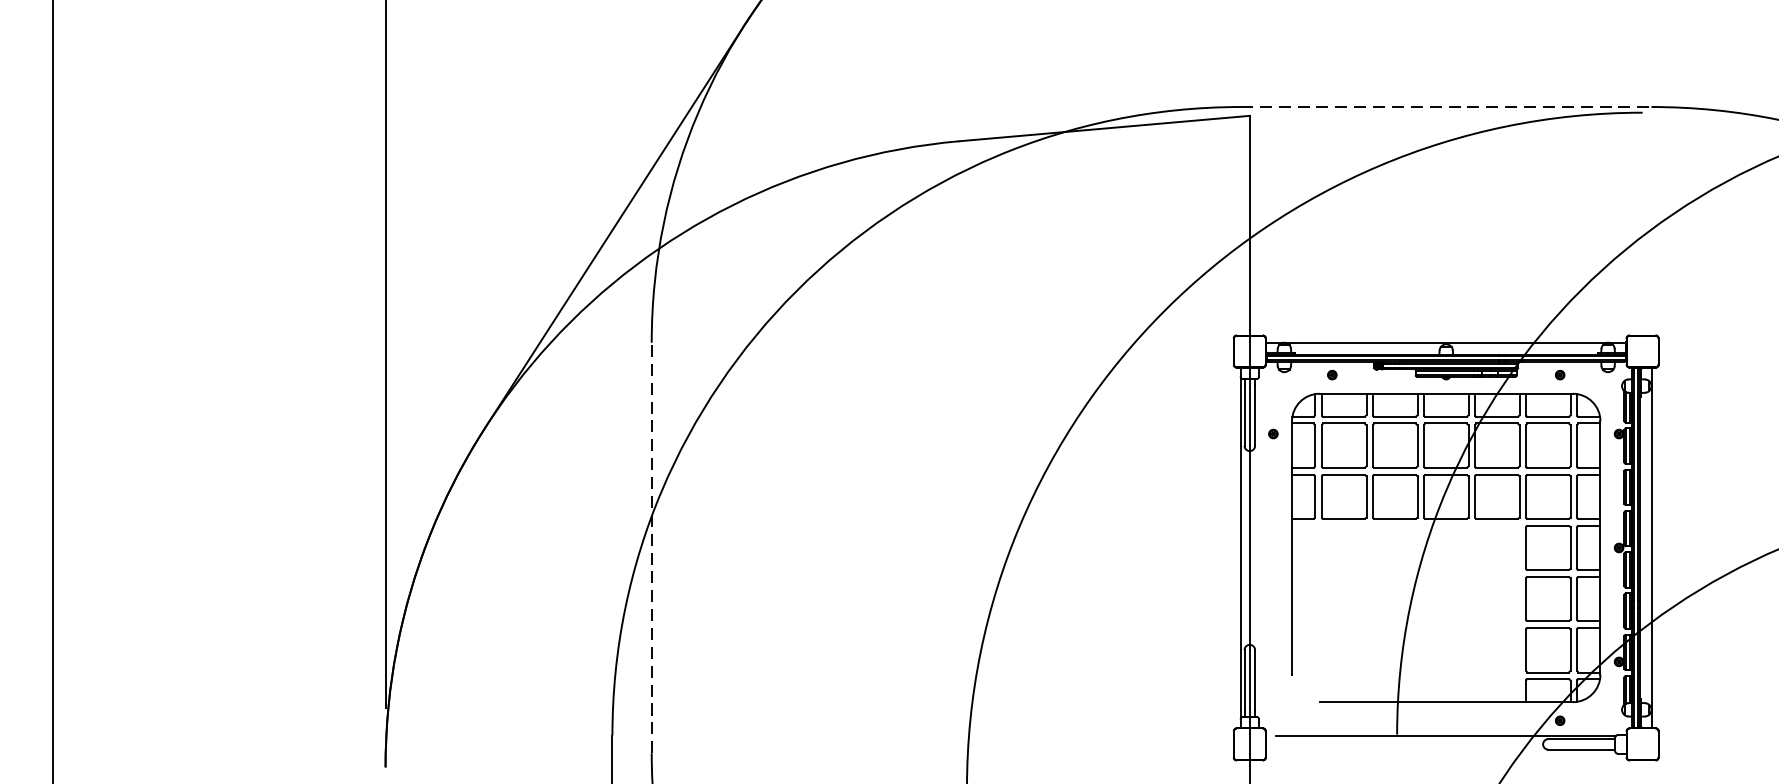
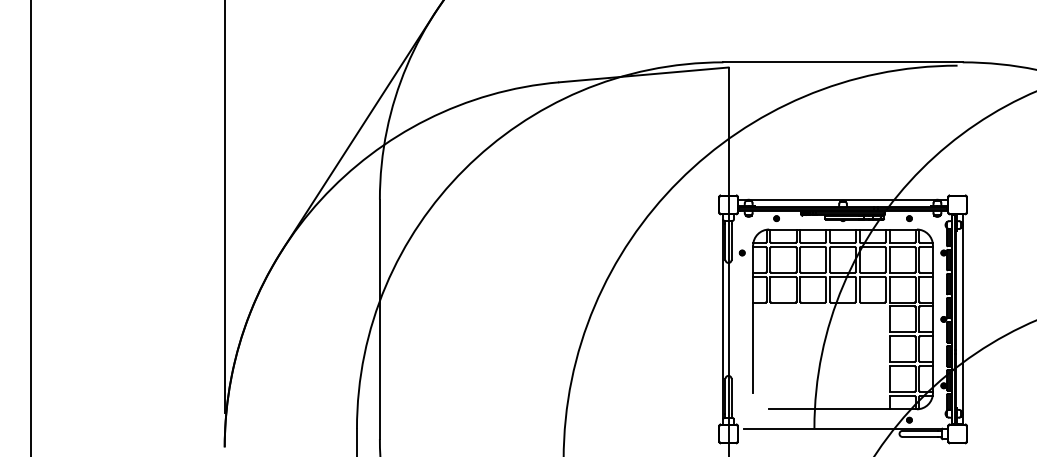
line: (1447, 107) -> (843, 62), dashed -> solid
line: (651, 548) -> (379, 319), dashed -> solid

